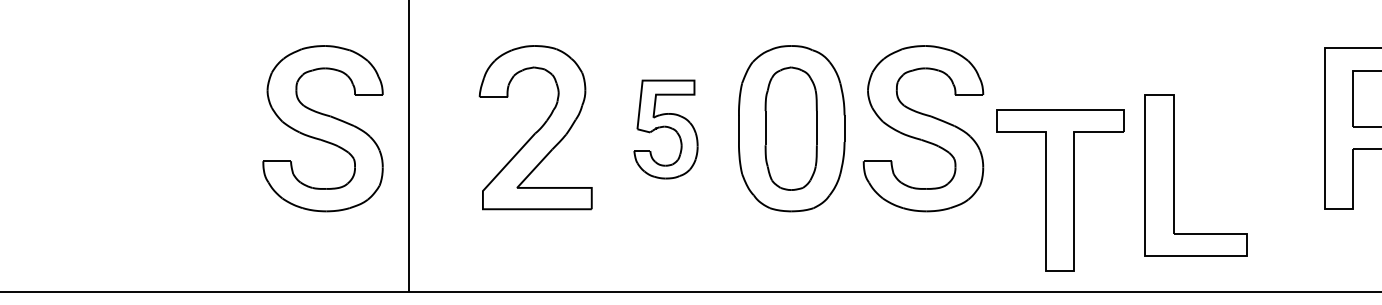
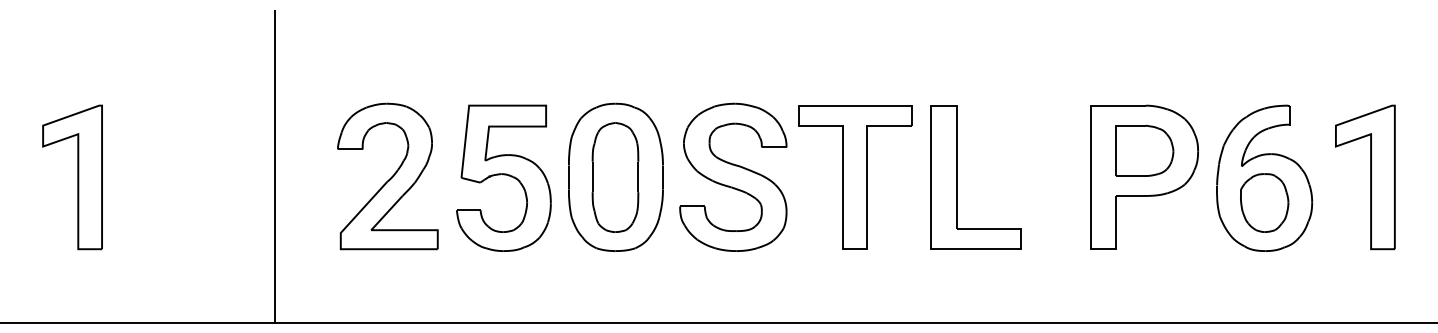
part: (323, 127) -> (198, 176), removed
part: (181, 128) -> (72, 177), added
part: (665, 128) -> (503, 177), size x1.67
part: (1175, 175) -> (957, 177), moved
part: (1060, 190) -> (855, 177), moved

